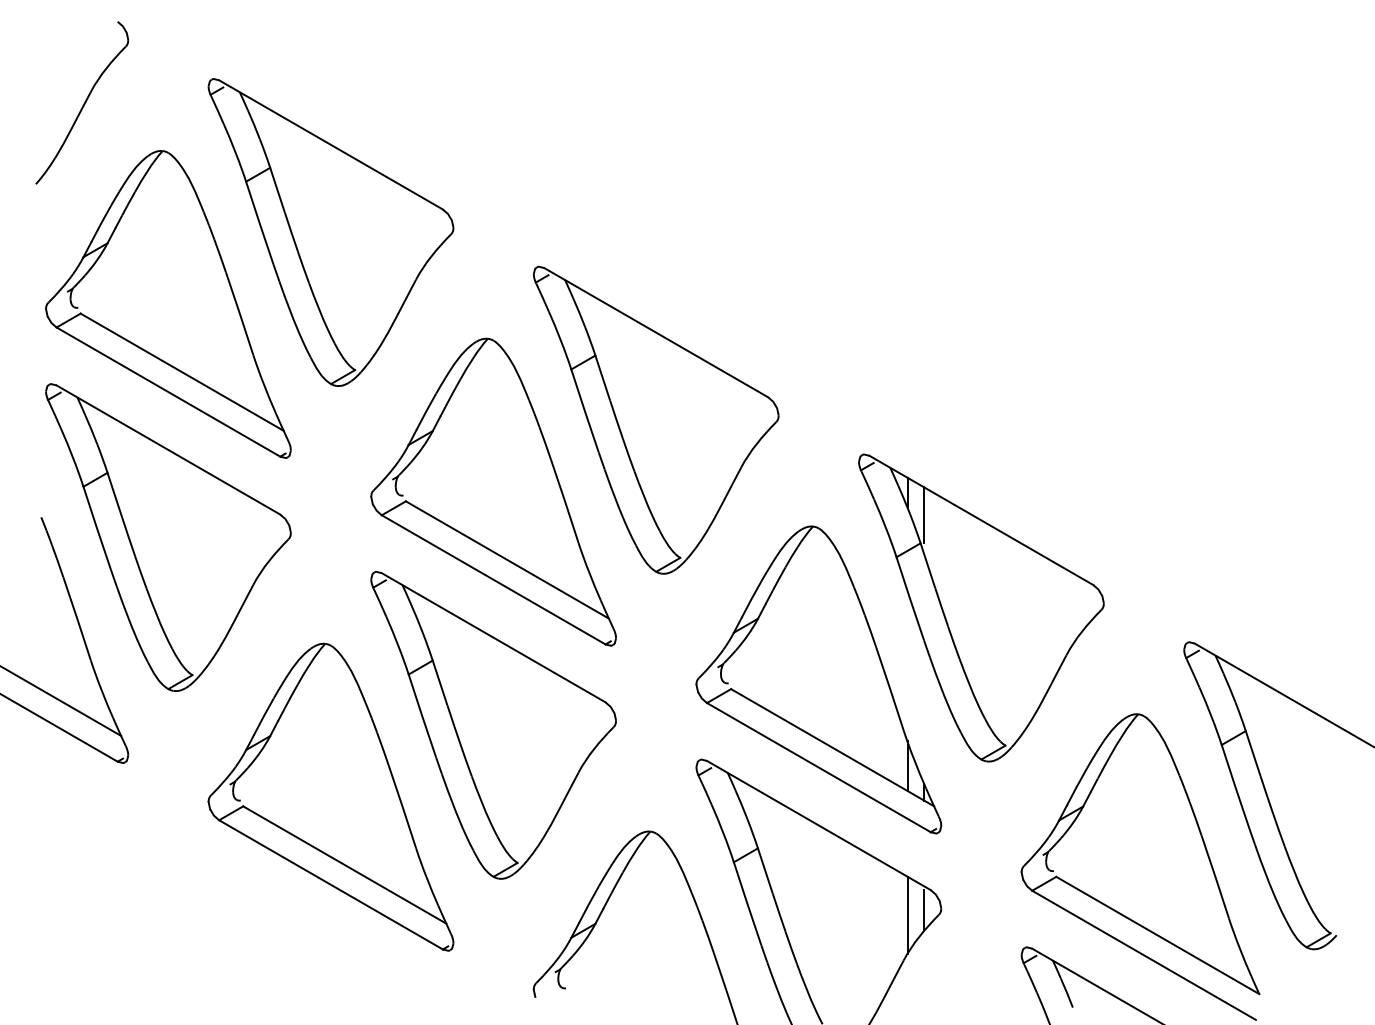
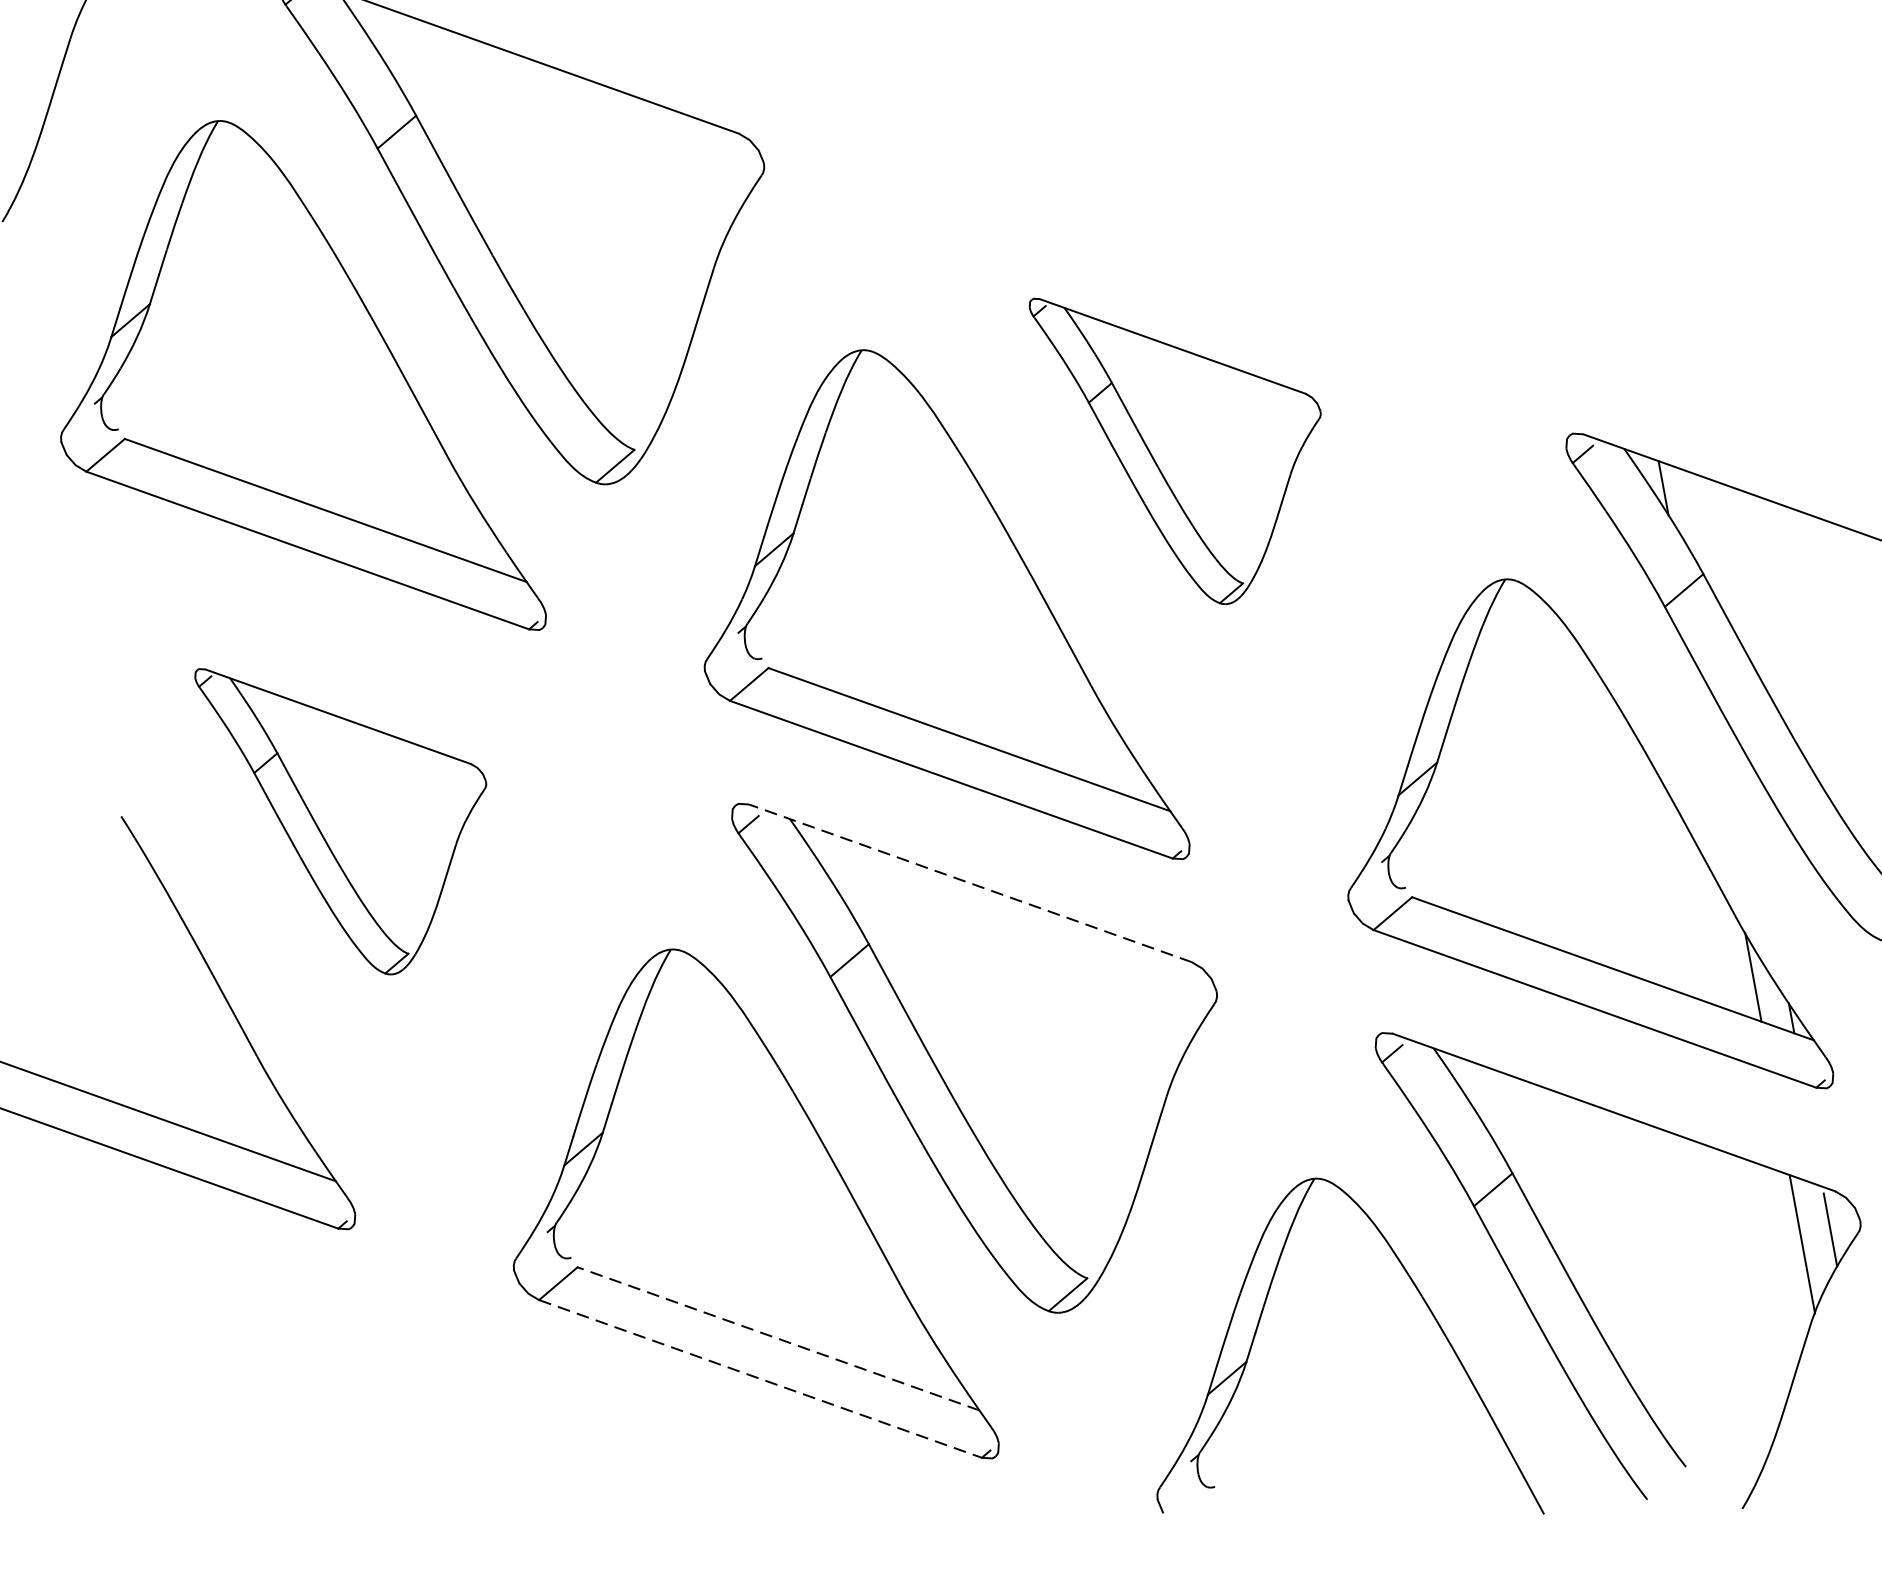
part: (656, 419) -> (1190, 439), size x0.6
line: (924, 515) -> (1701, 523), removed
part: (168, 537) -> (355, 810), size x0.6
line: (493, 637) -> (969, 882), solid -> dashed
line: (344, 864) -> (777, 1338), solid -> dashed
line: (331, 885) -> (761, 1379), solid -> dashed

